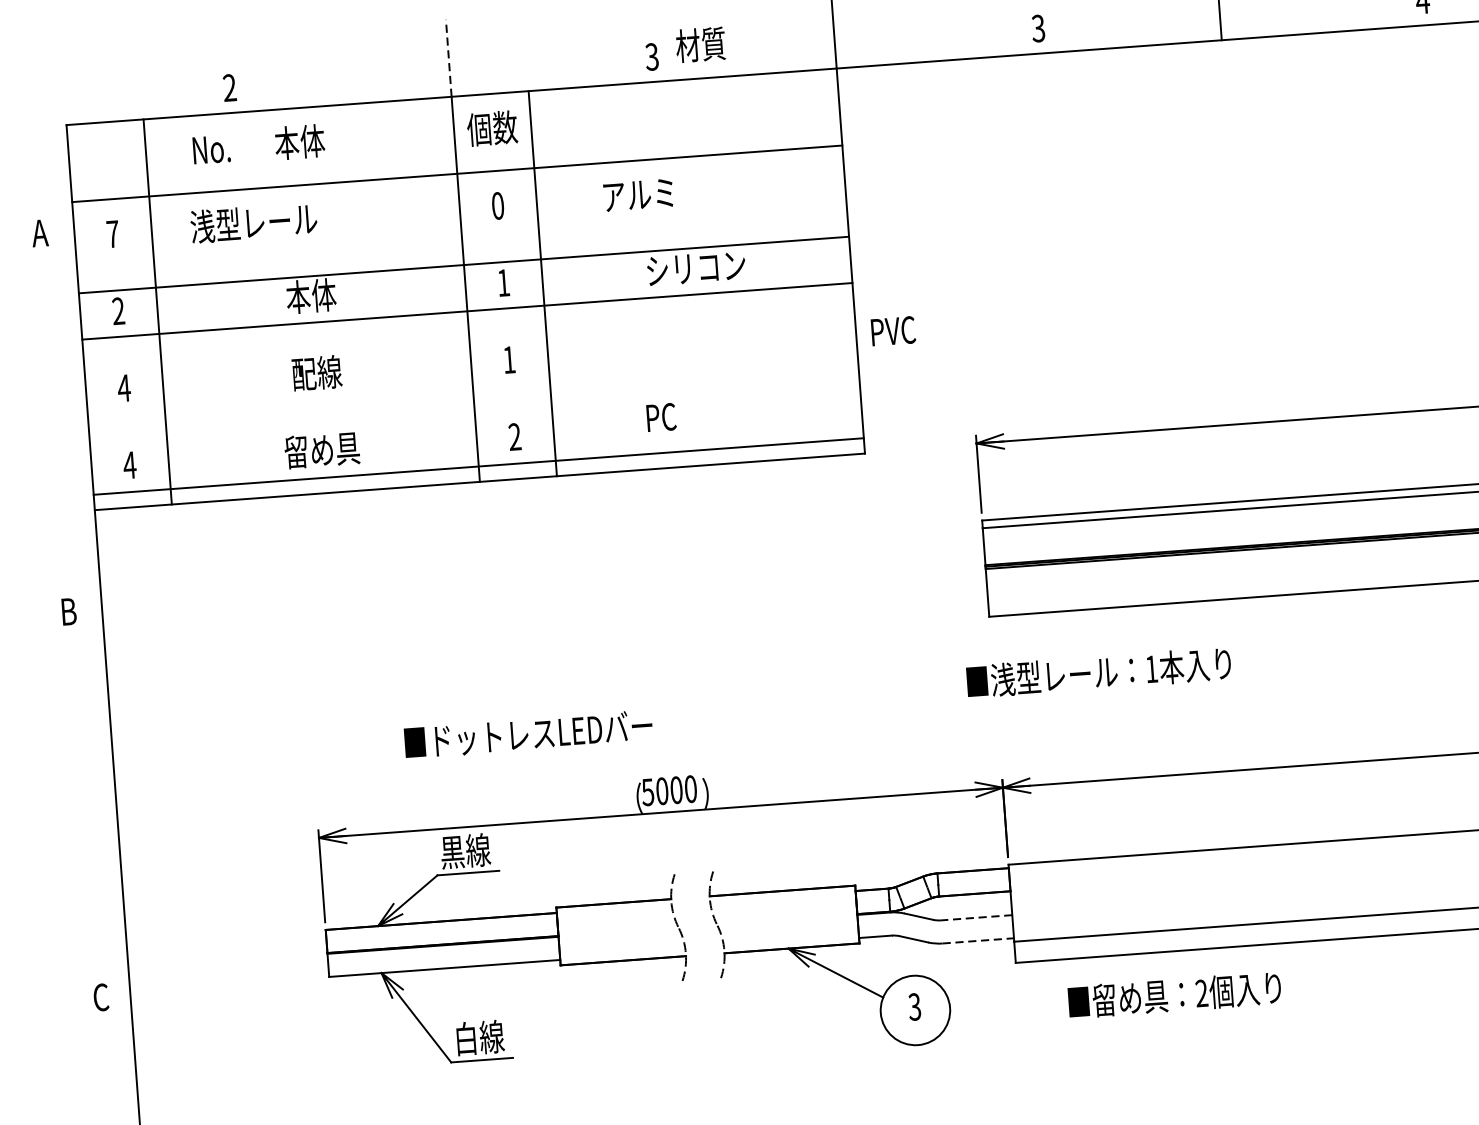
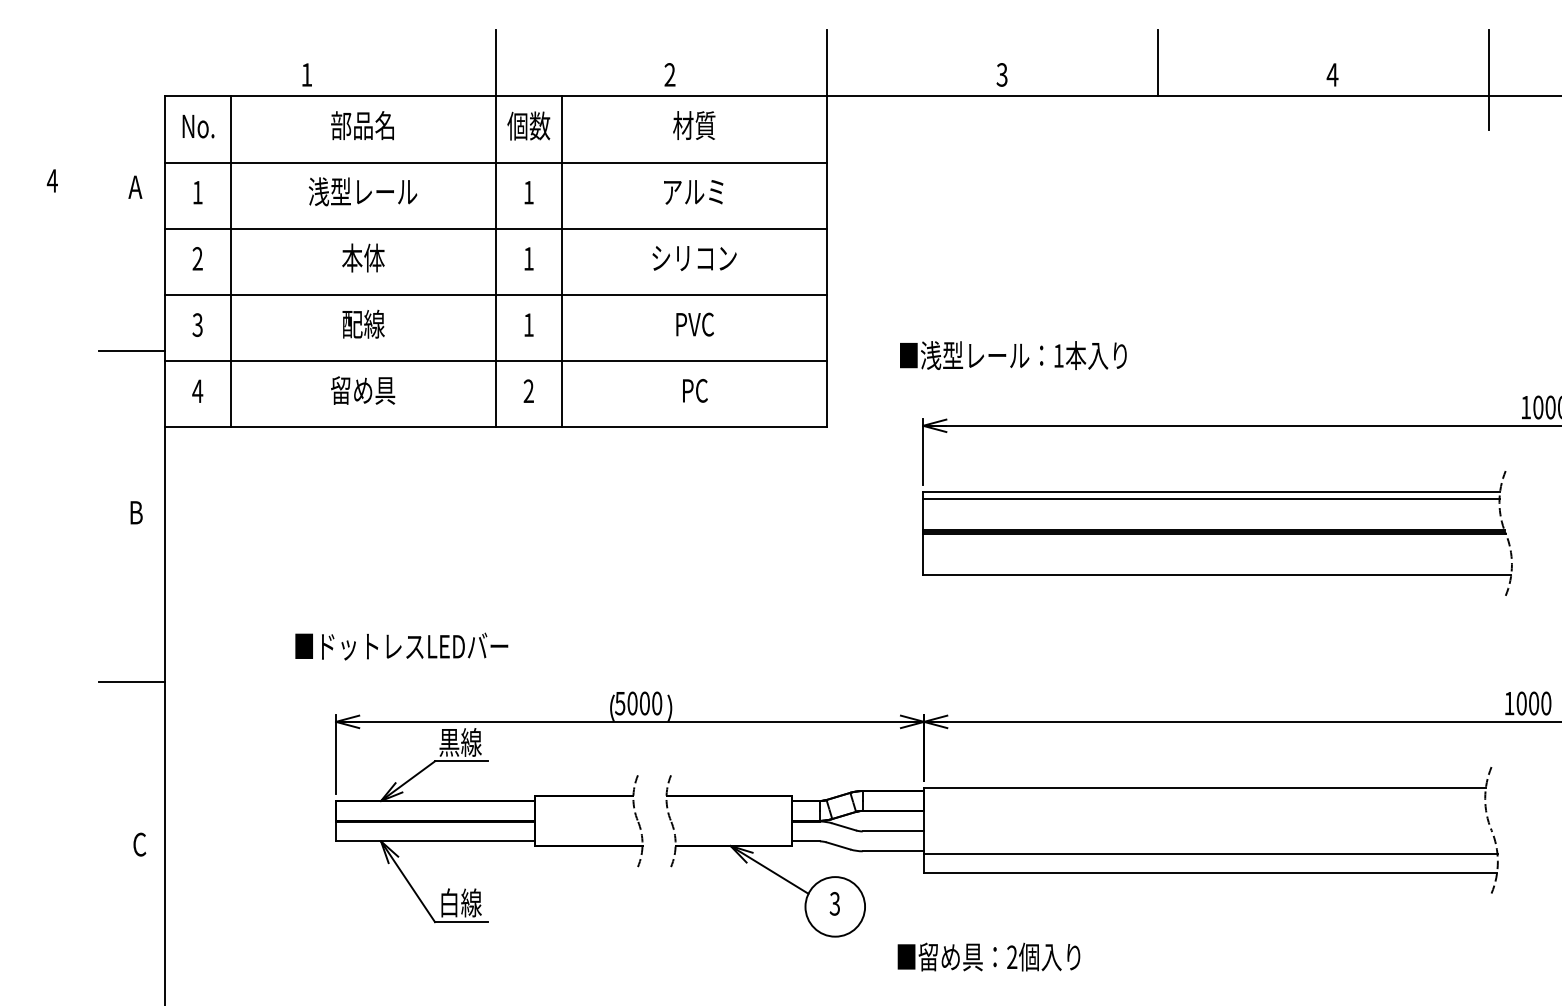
text: (700, 44) -> (694, 125), moved
text: (651, 56) -> (669, 74), 3 -> 2
line: (449, 57) -> (496, 62), dashed -> solid
text: (229, 87) -> (306, 74), 2 -> 1
text: (298, 142) -> (362, 125), 本体 -> 部品名
text: (211, 149) -> (198, 126), moved
text: (638, 195) -> (693, 192), moved
text: (497, 205) -> (528, 192), 0 -> 1
text: (253, 222) -> (362, 191), moved
text: (112, 234) -> (197, 192), 7 -> 1
line: (463, 265) -> (495, 295), moved
line: (466, 310) -> (495, 228), moved
text: (892, 331) -> (694, 324), moved
text: (123, 388) -> (197, 325), 4 -> 3
text: (661, 417) -> (695, 390), moved
line: (49, 424) -> (131, 351), added
line: (478, 466) -> (495, 361), moved
text: (1099, 672) -> (1013, 355), moved
text: (528, 734) -> (401, 646), moved
line: (77, 809) -> (131, 682), added
line: (976, 917) -> (893, 831), dashed -> solid
line: (978, 941) -> (893, 851), dashed -> solid
text: (1174, 994) -> (988, 956), moved

